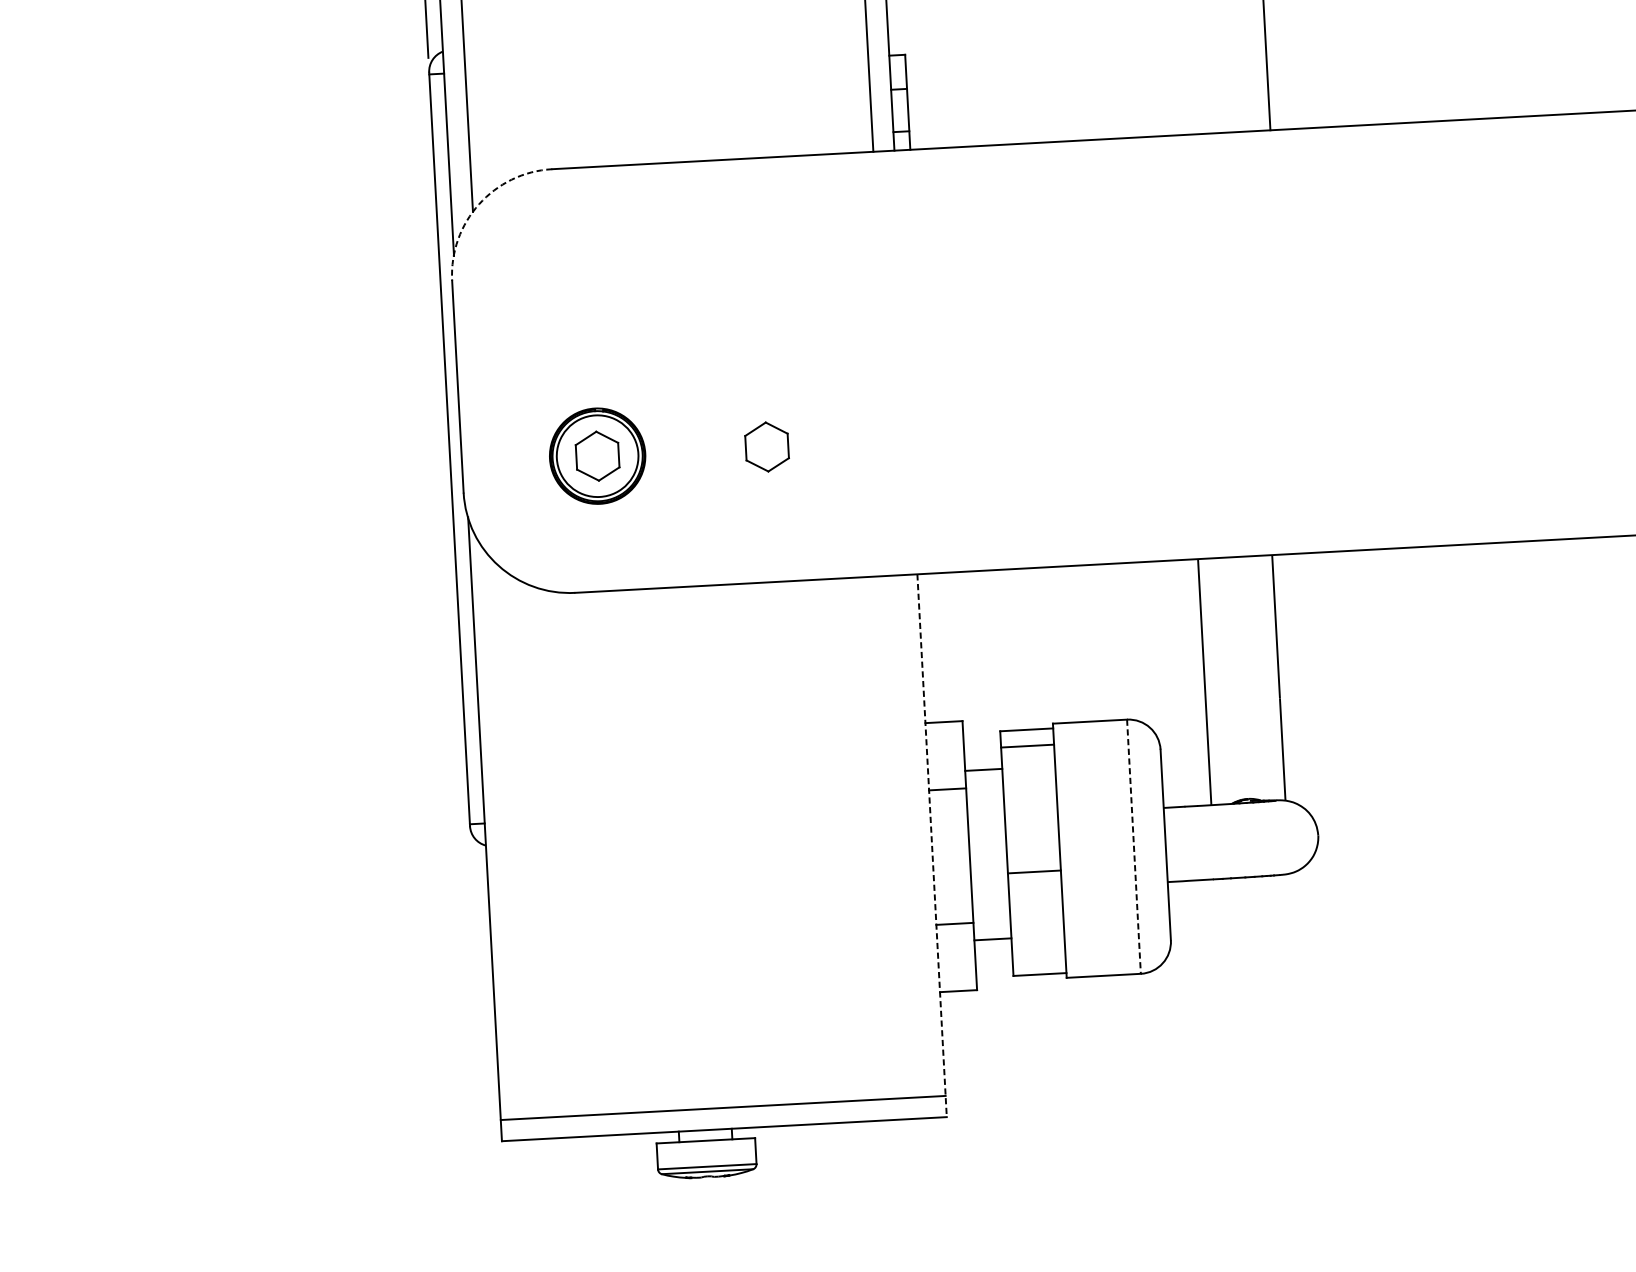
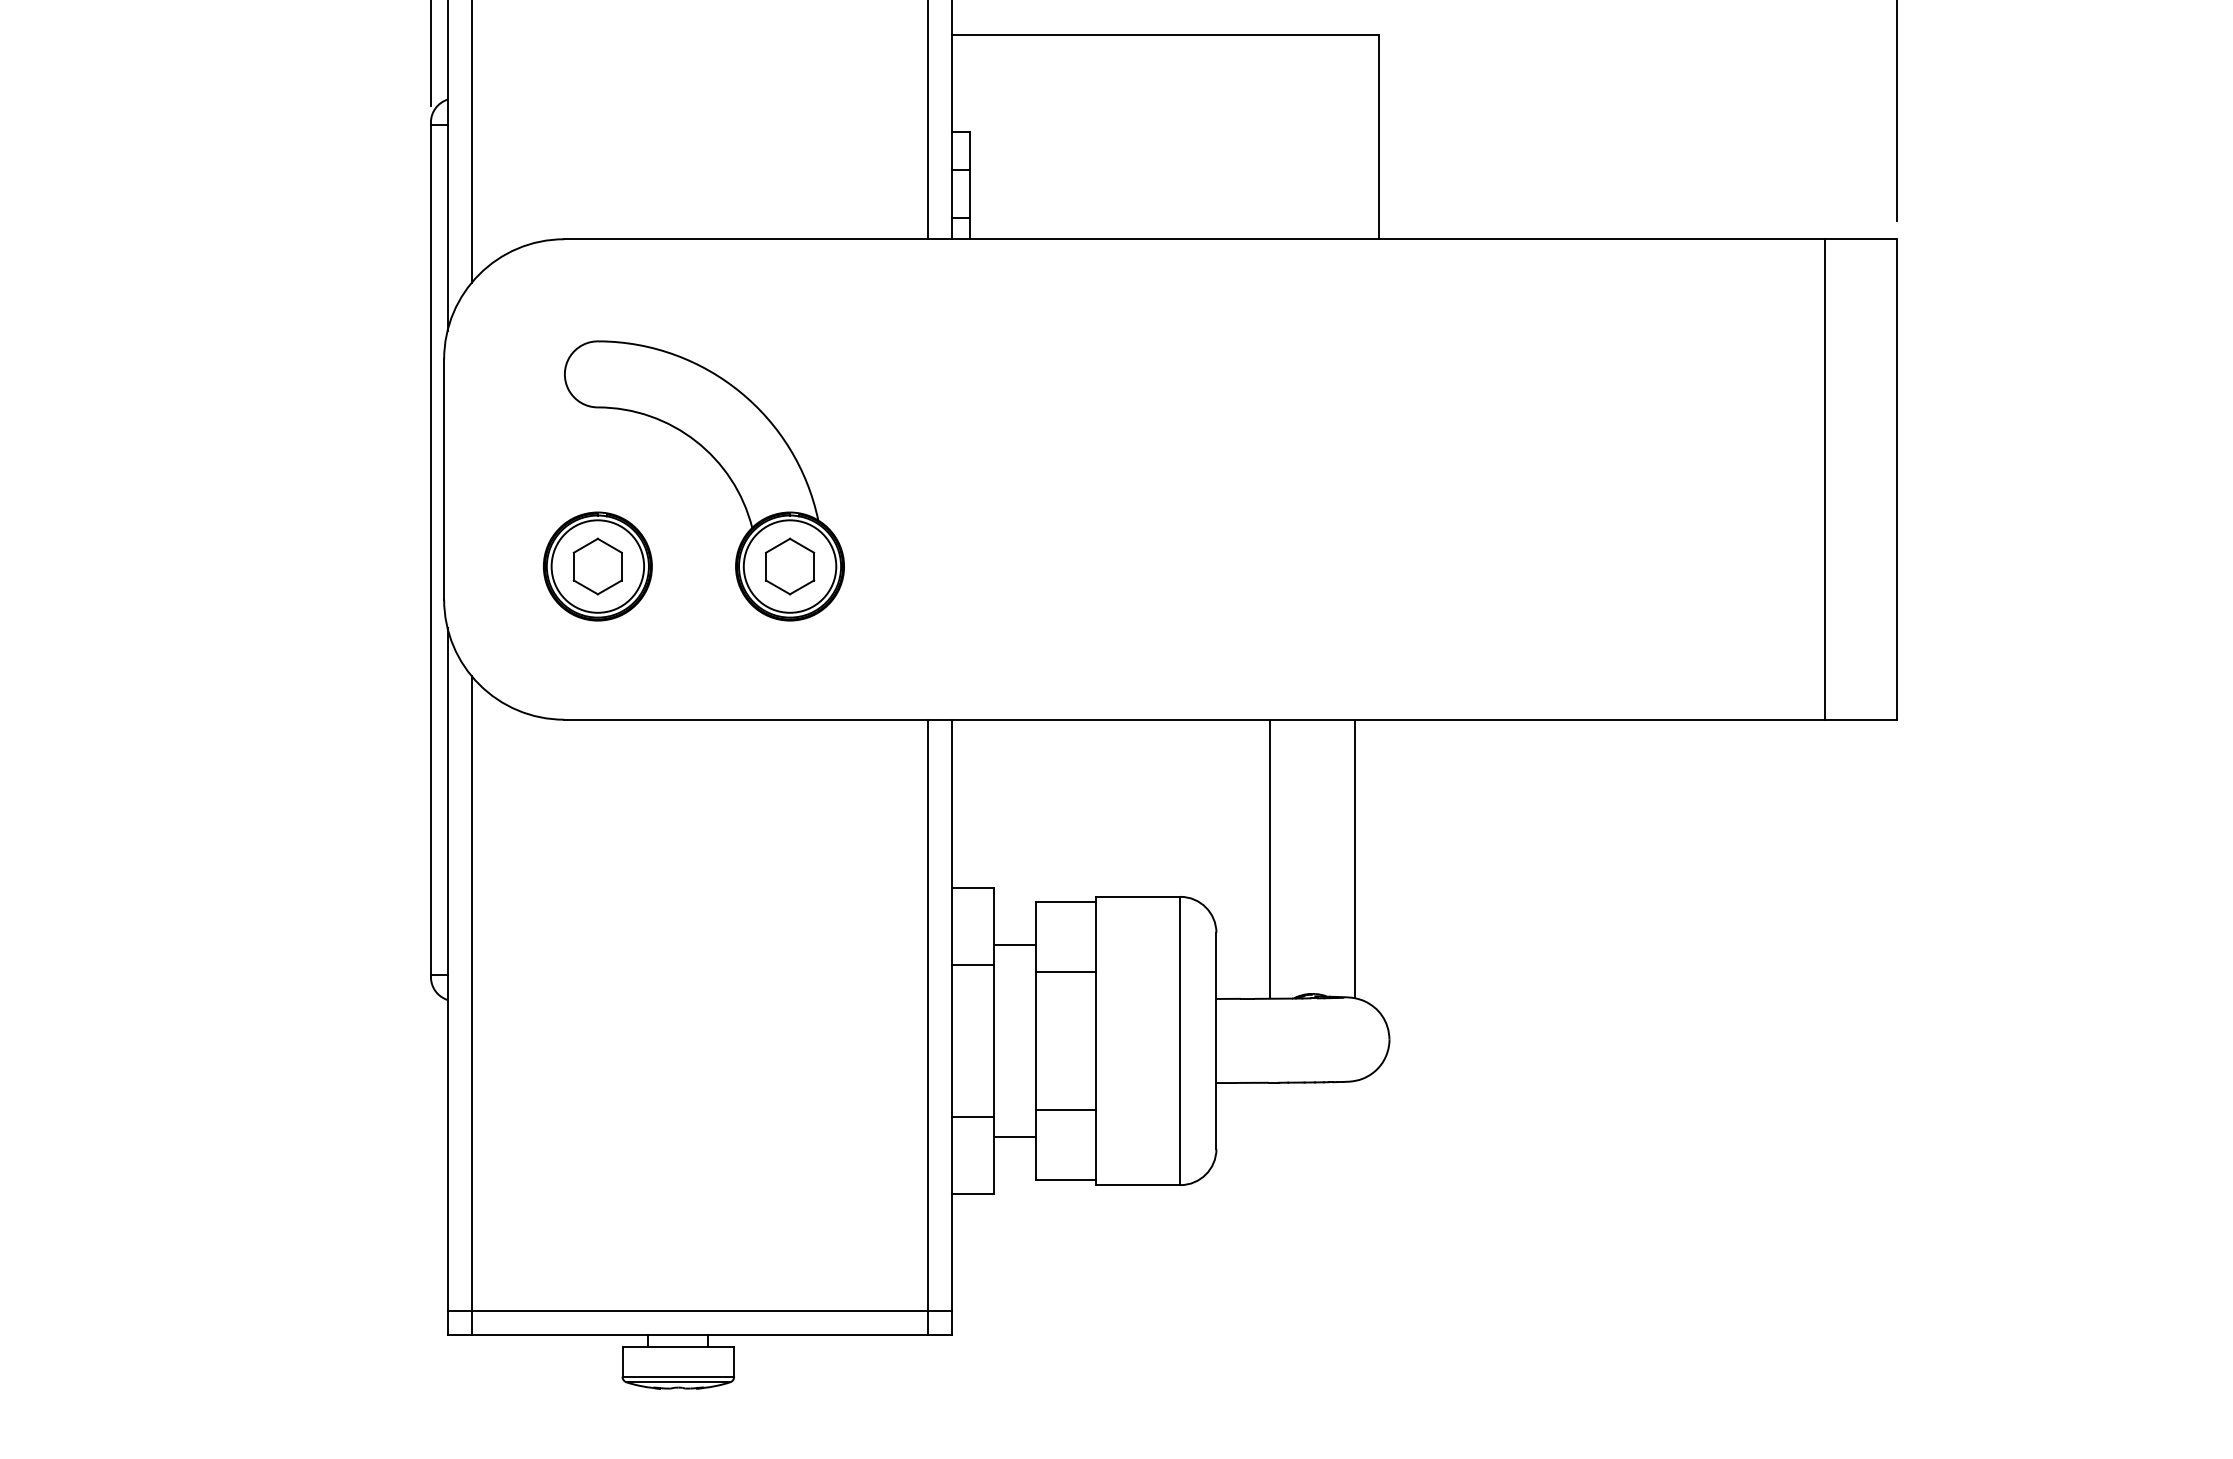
arc: (479, 204) -> (479, 274), dashed -> solid
part: (701, 363) -> (721, 468), added
line: (1027, 745) -> (1066, 971), moved
line: (932, 845) -> (952, 1027), dashed -> solid
line: (911, 846) -> (928, 1027), added
line: (1134, 847) -> (1180, 1041), dashed -> solid
line: (507, 849) -> (471, 1005), added
line: (1034, 872) -> (1066, 1110), moved

